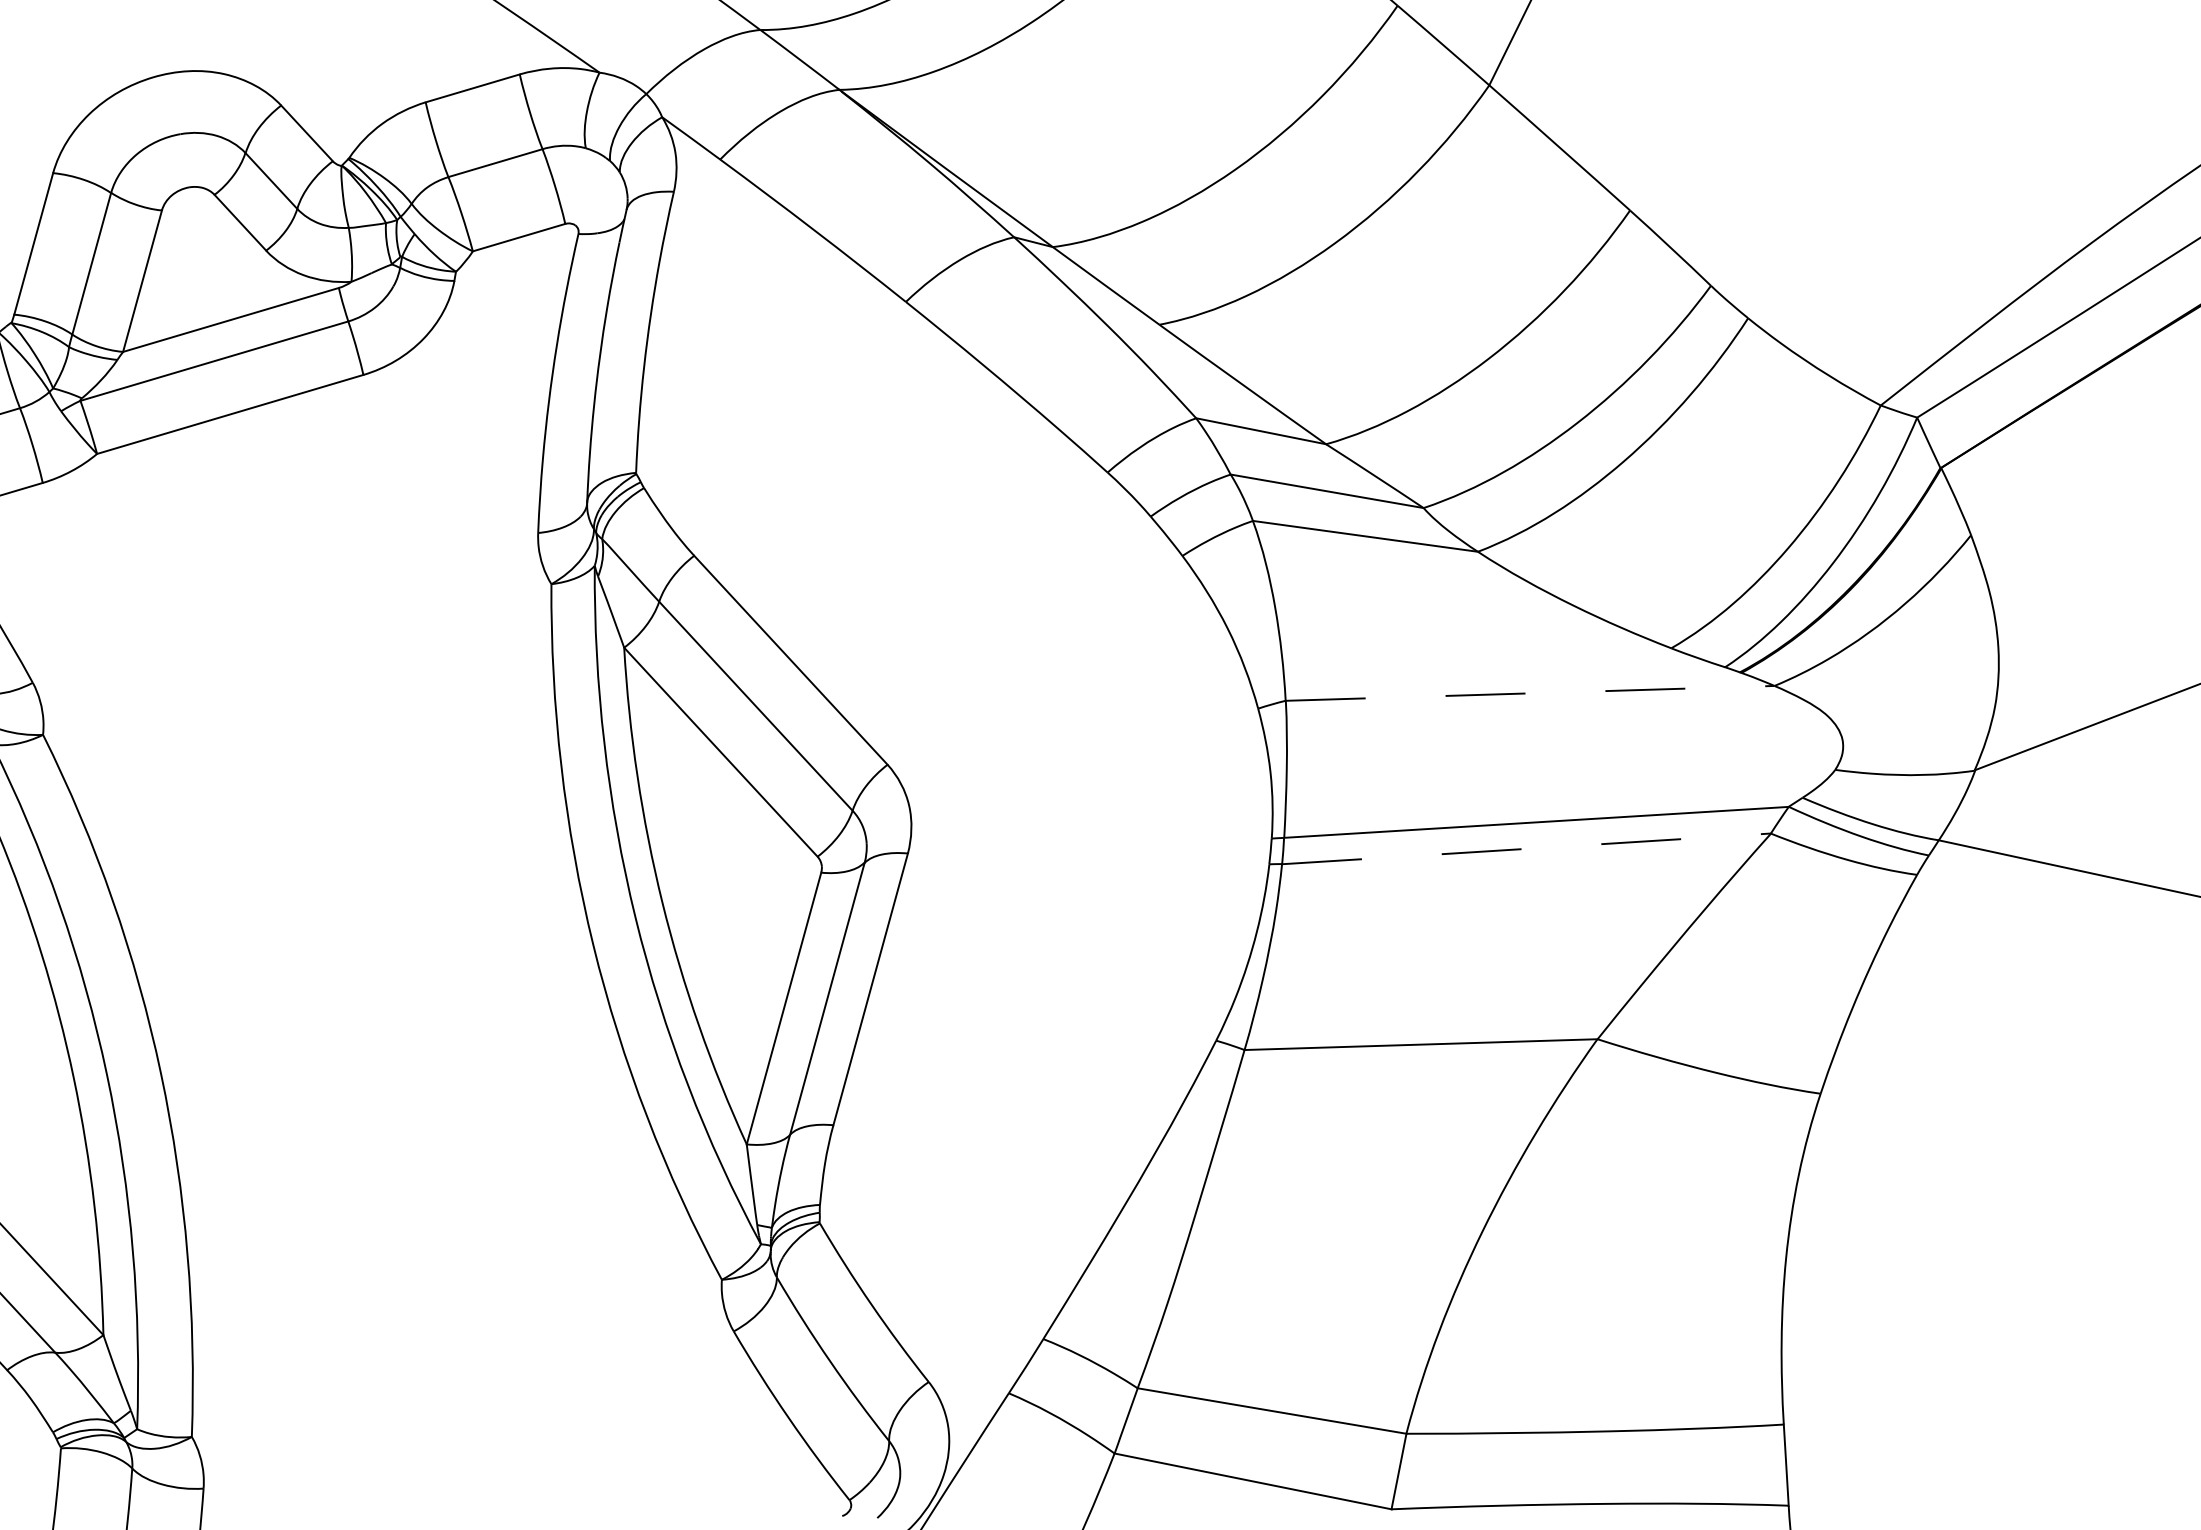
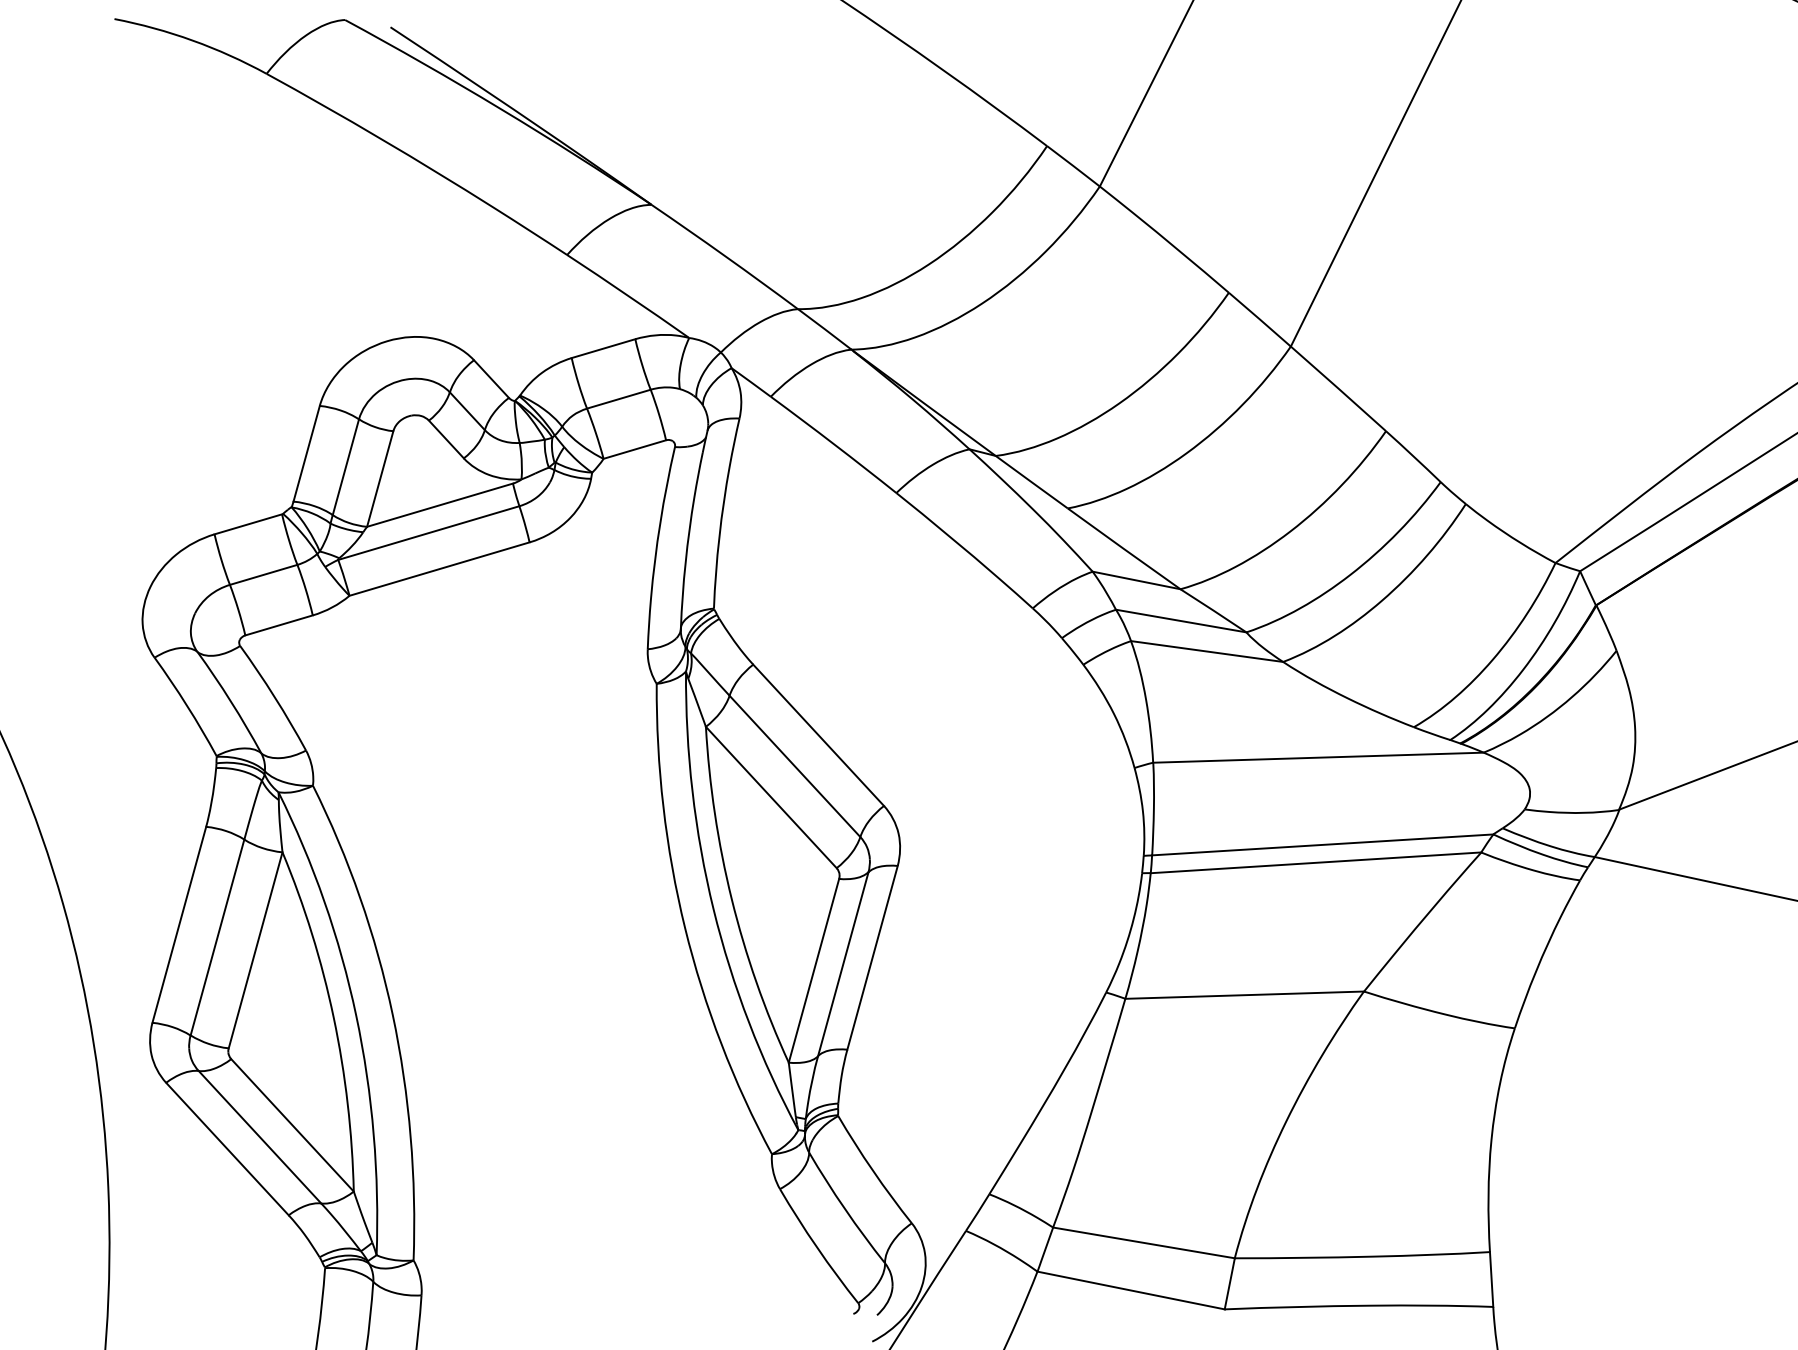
line: (1530, 693) -> (1318, 757), dashed -> solid
line: (1527, 848) -> (1316, 862), dashed -> solid

